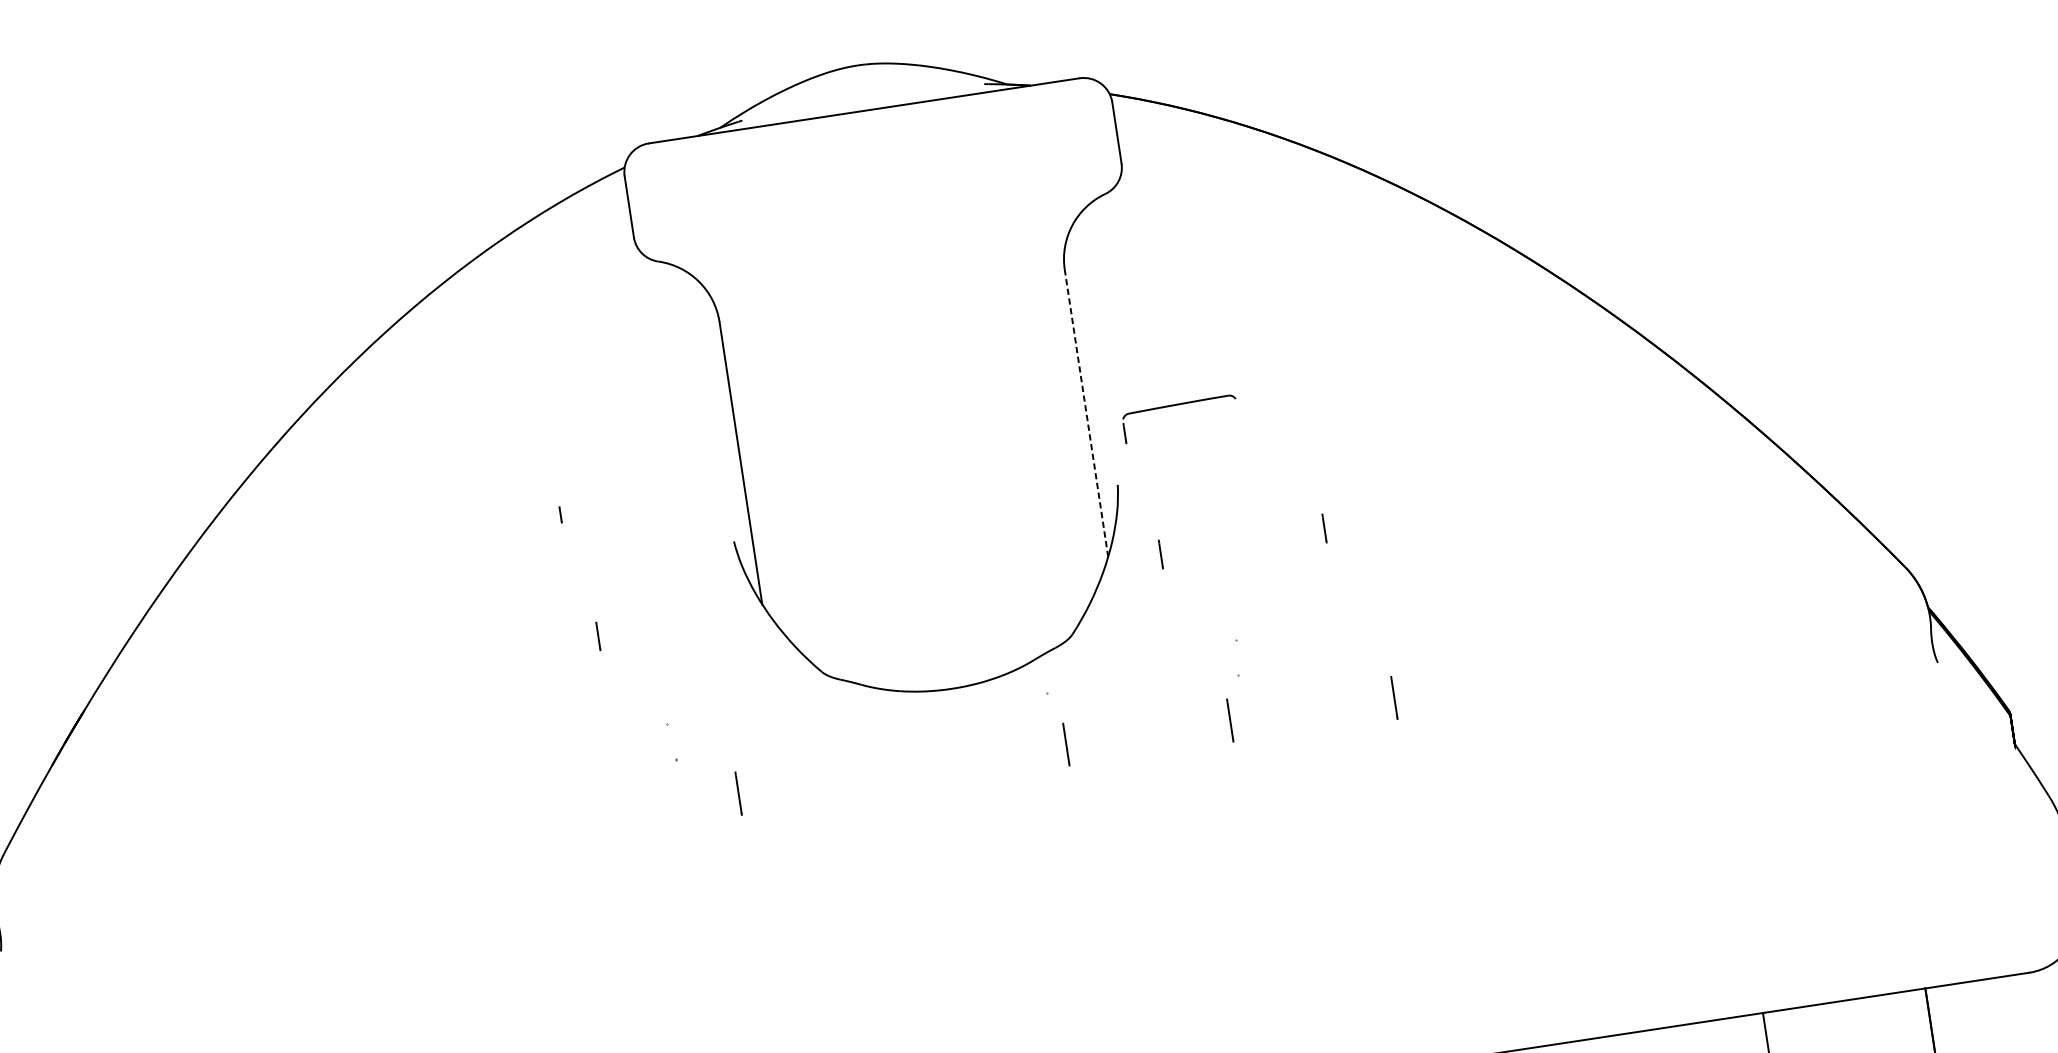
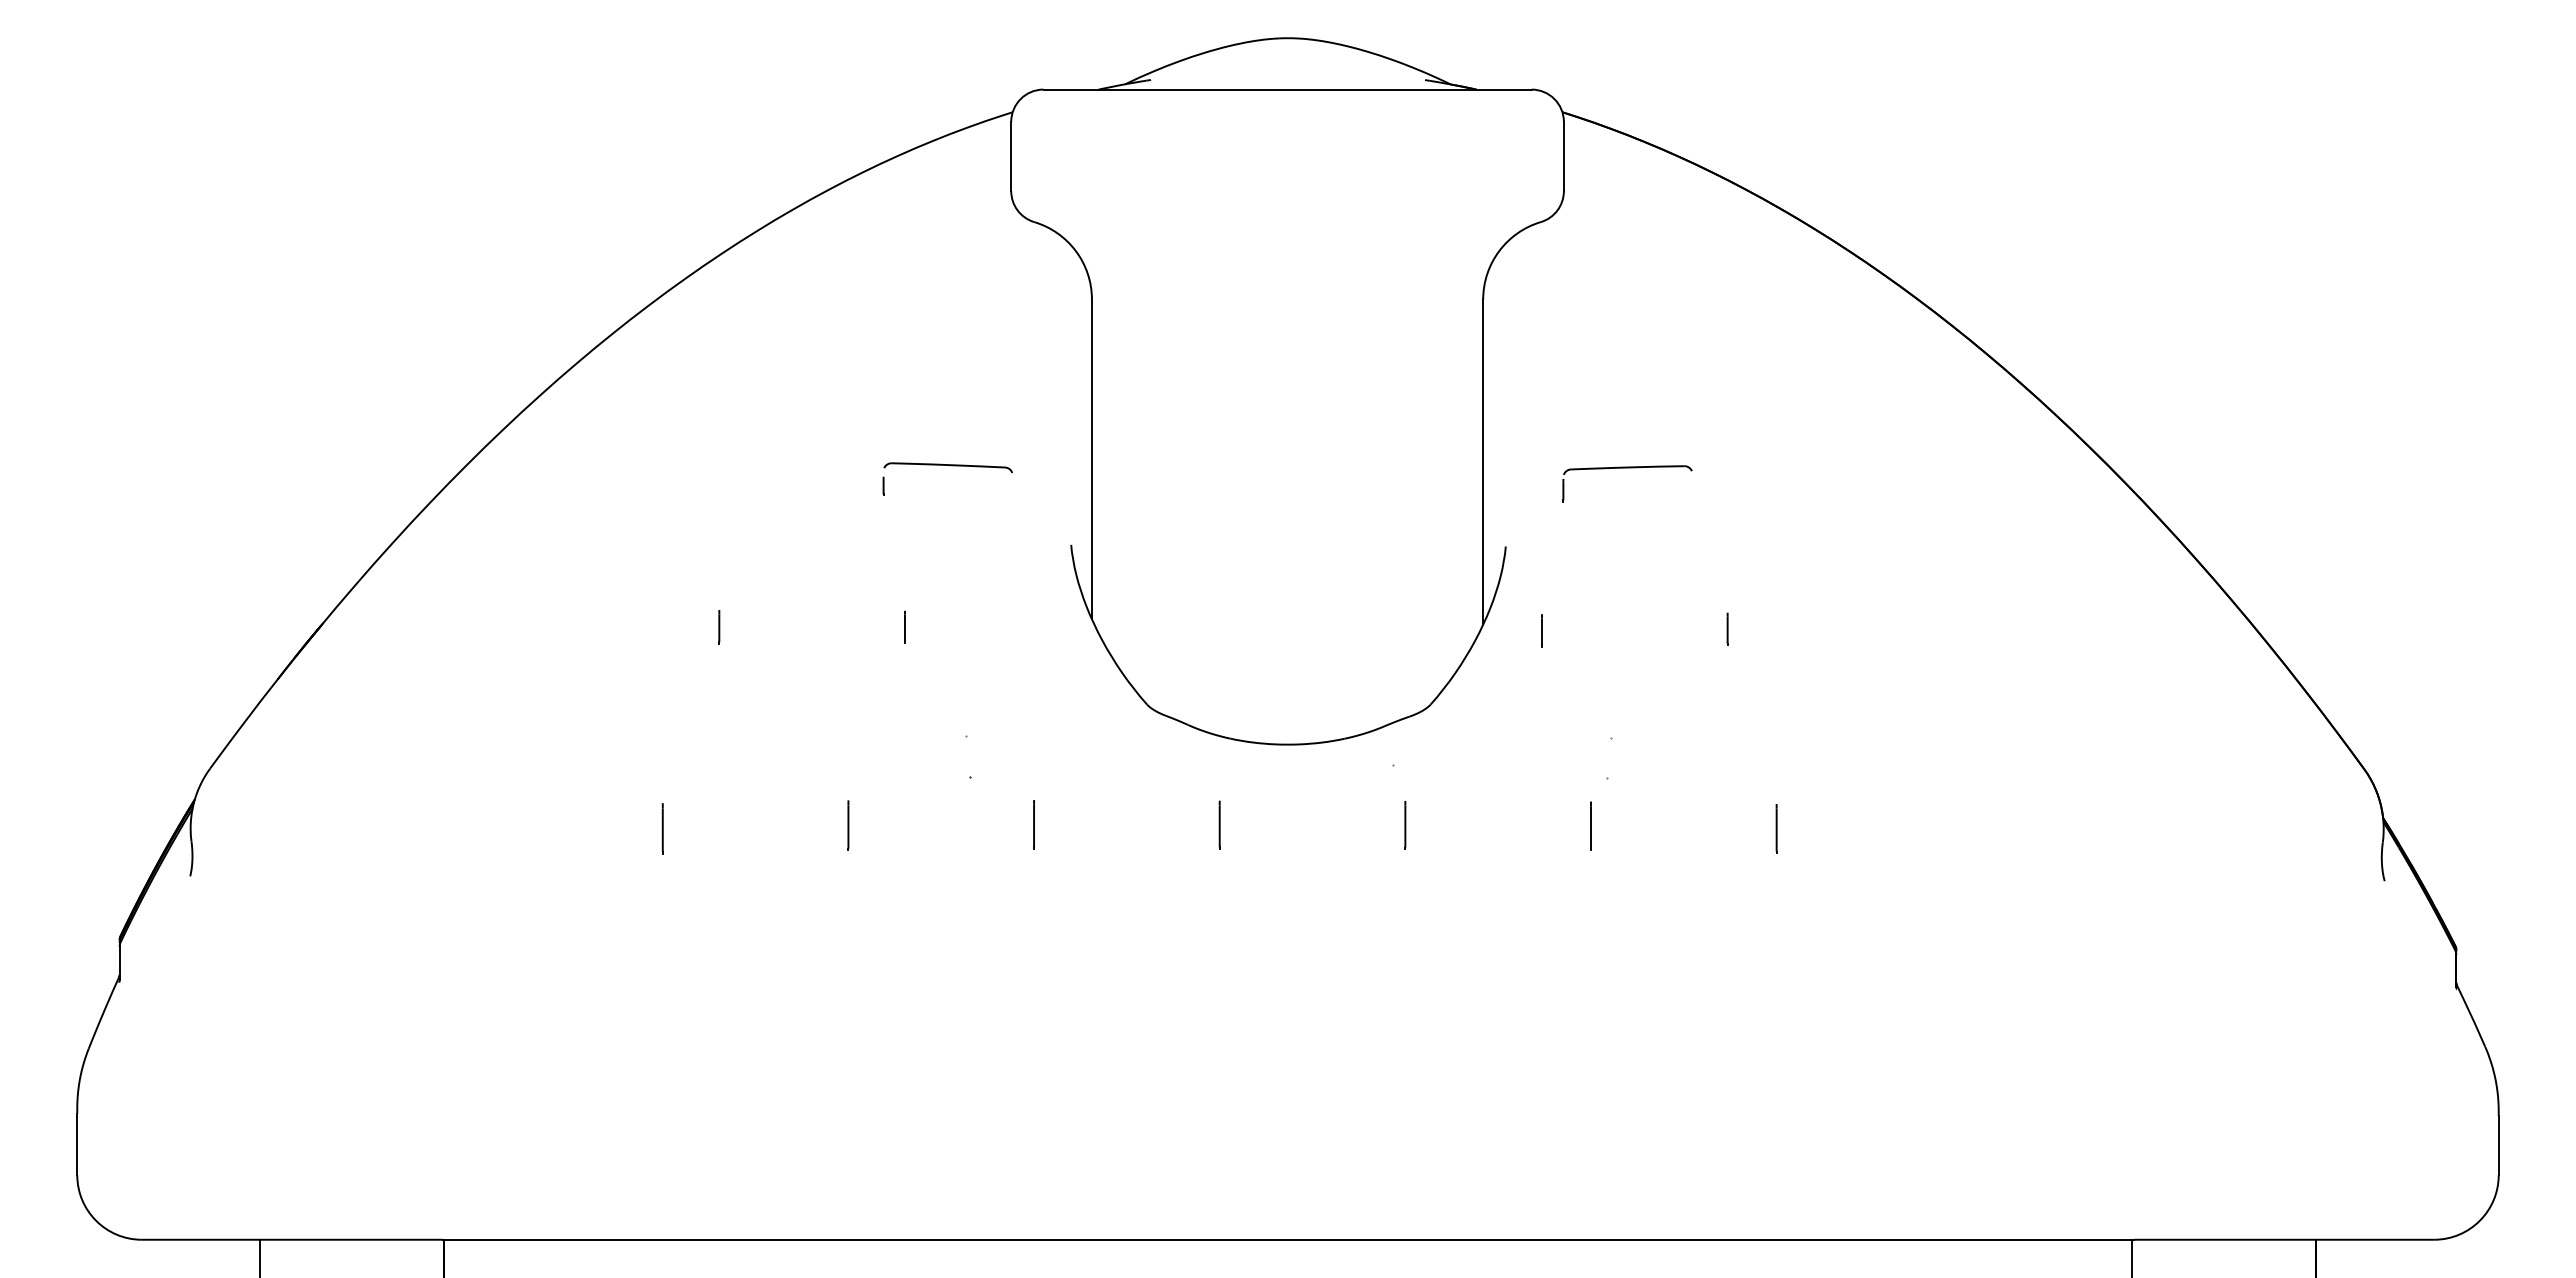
part: (1178, 405) -> (1627, 468), moved
line: (1086, 413) -> (1483, 462), dashed -> solid
part: (614, 489) -> (947, 467), added
line: (434, 661) -> (719, 627), added
line: (902, 768) -> (1219, 824), added
line: (574, 818) -> (848, 825), added
line: (411, 846) -> (662, 828), added

